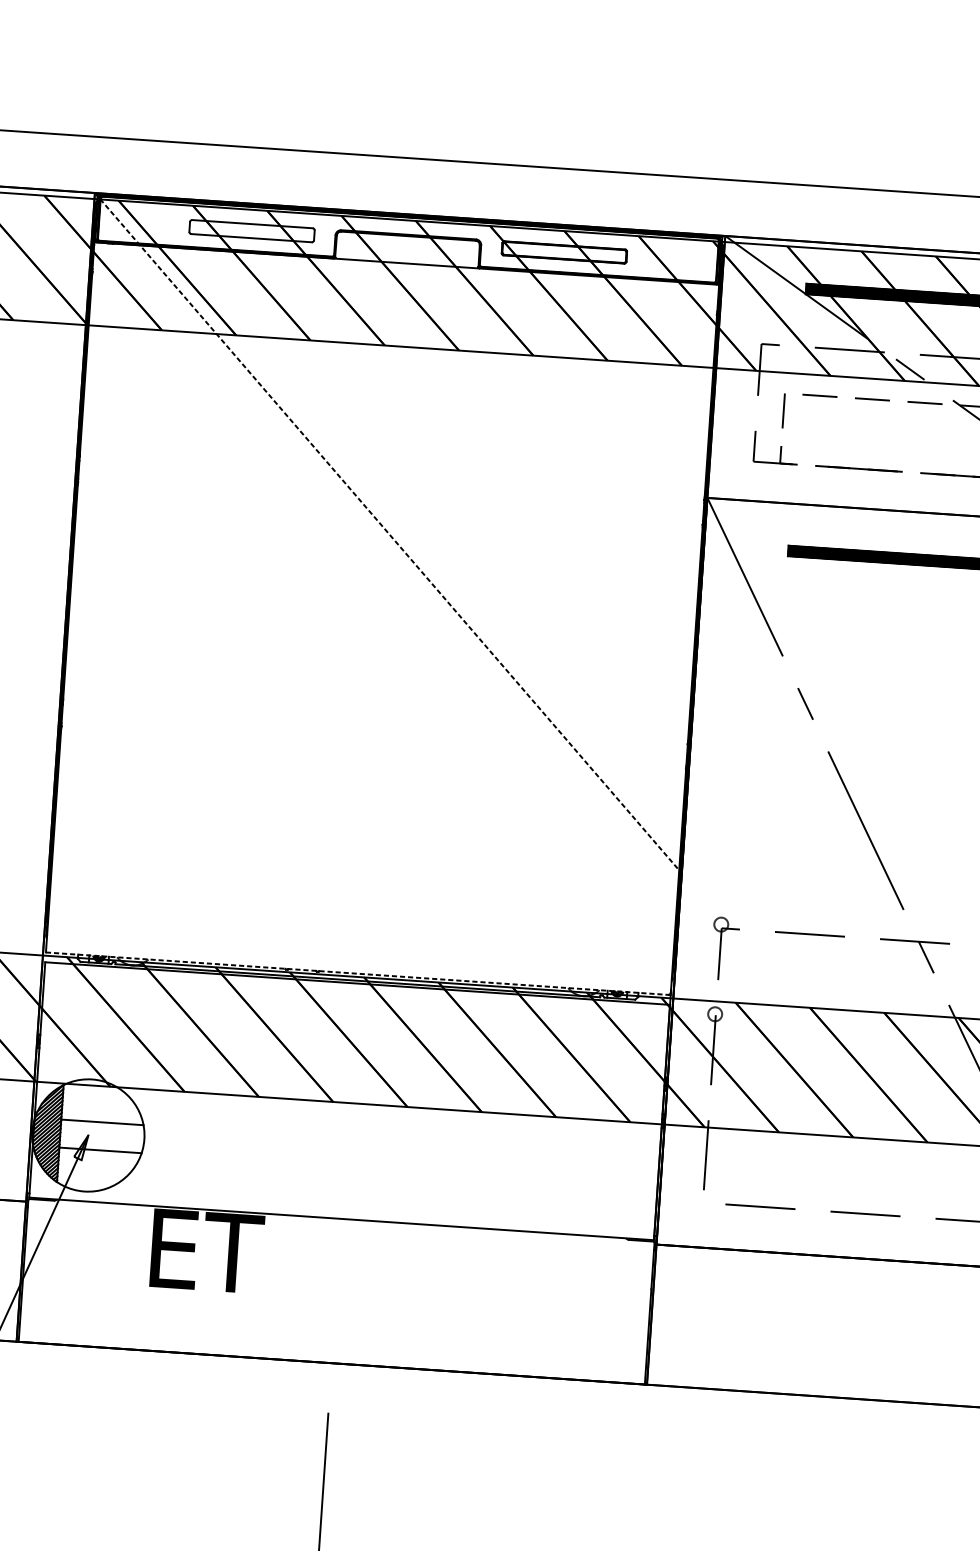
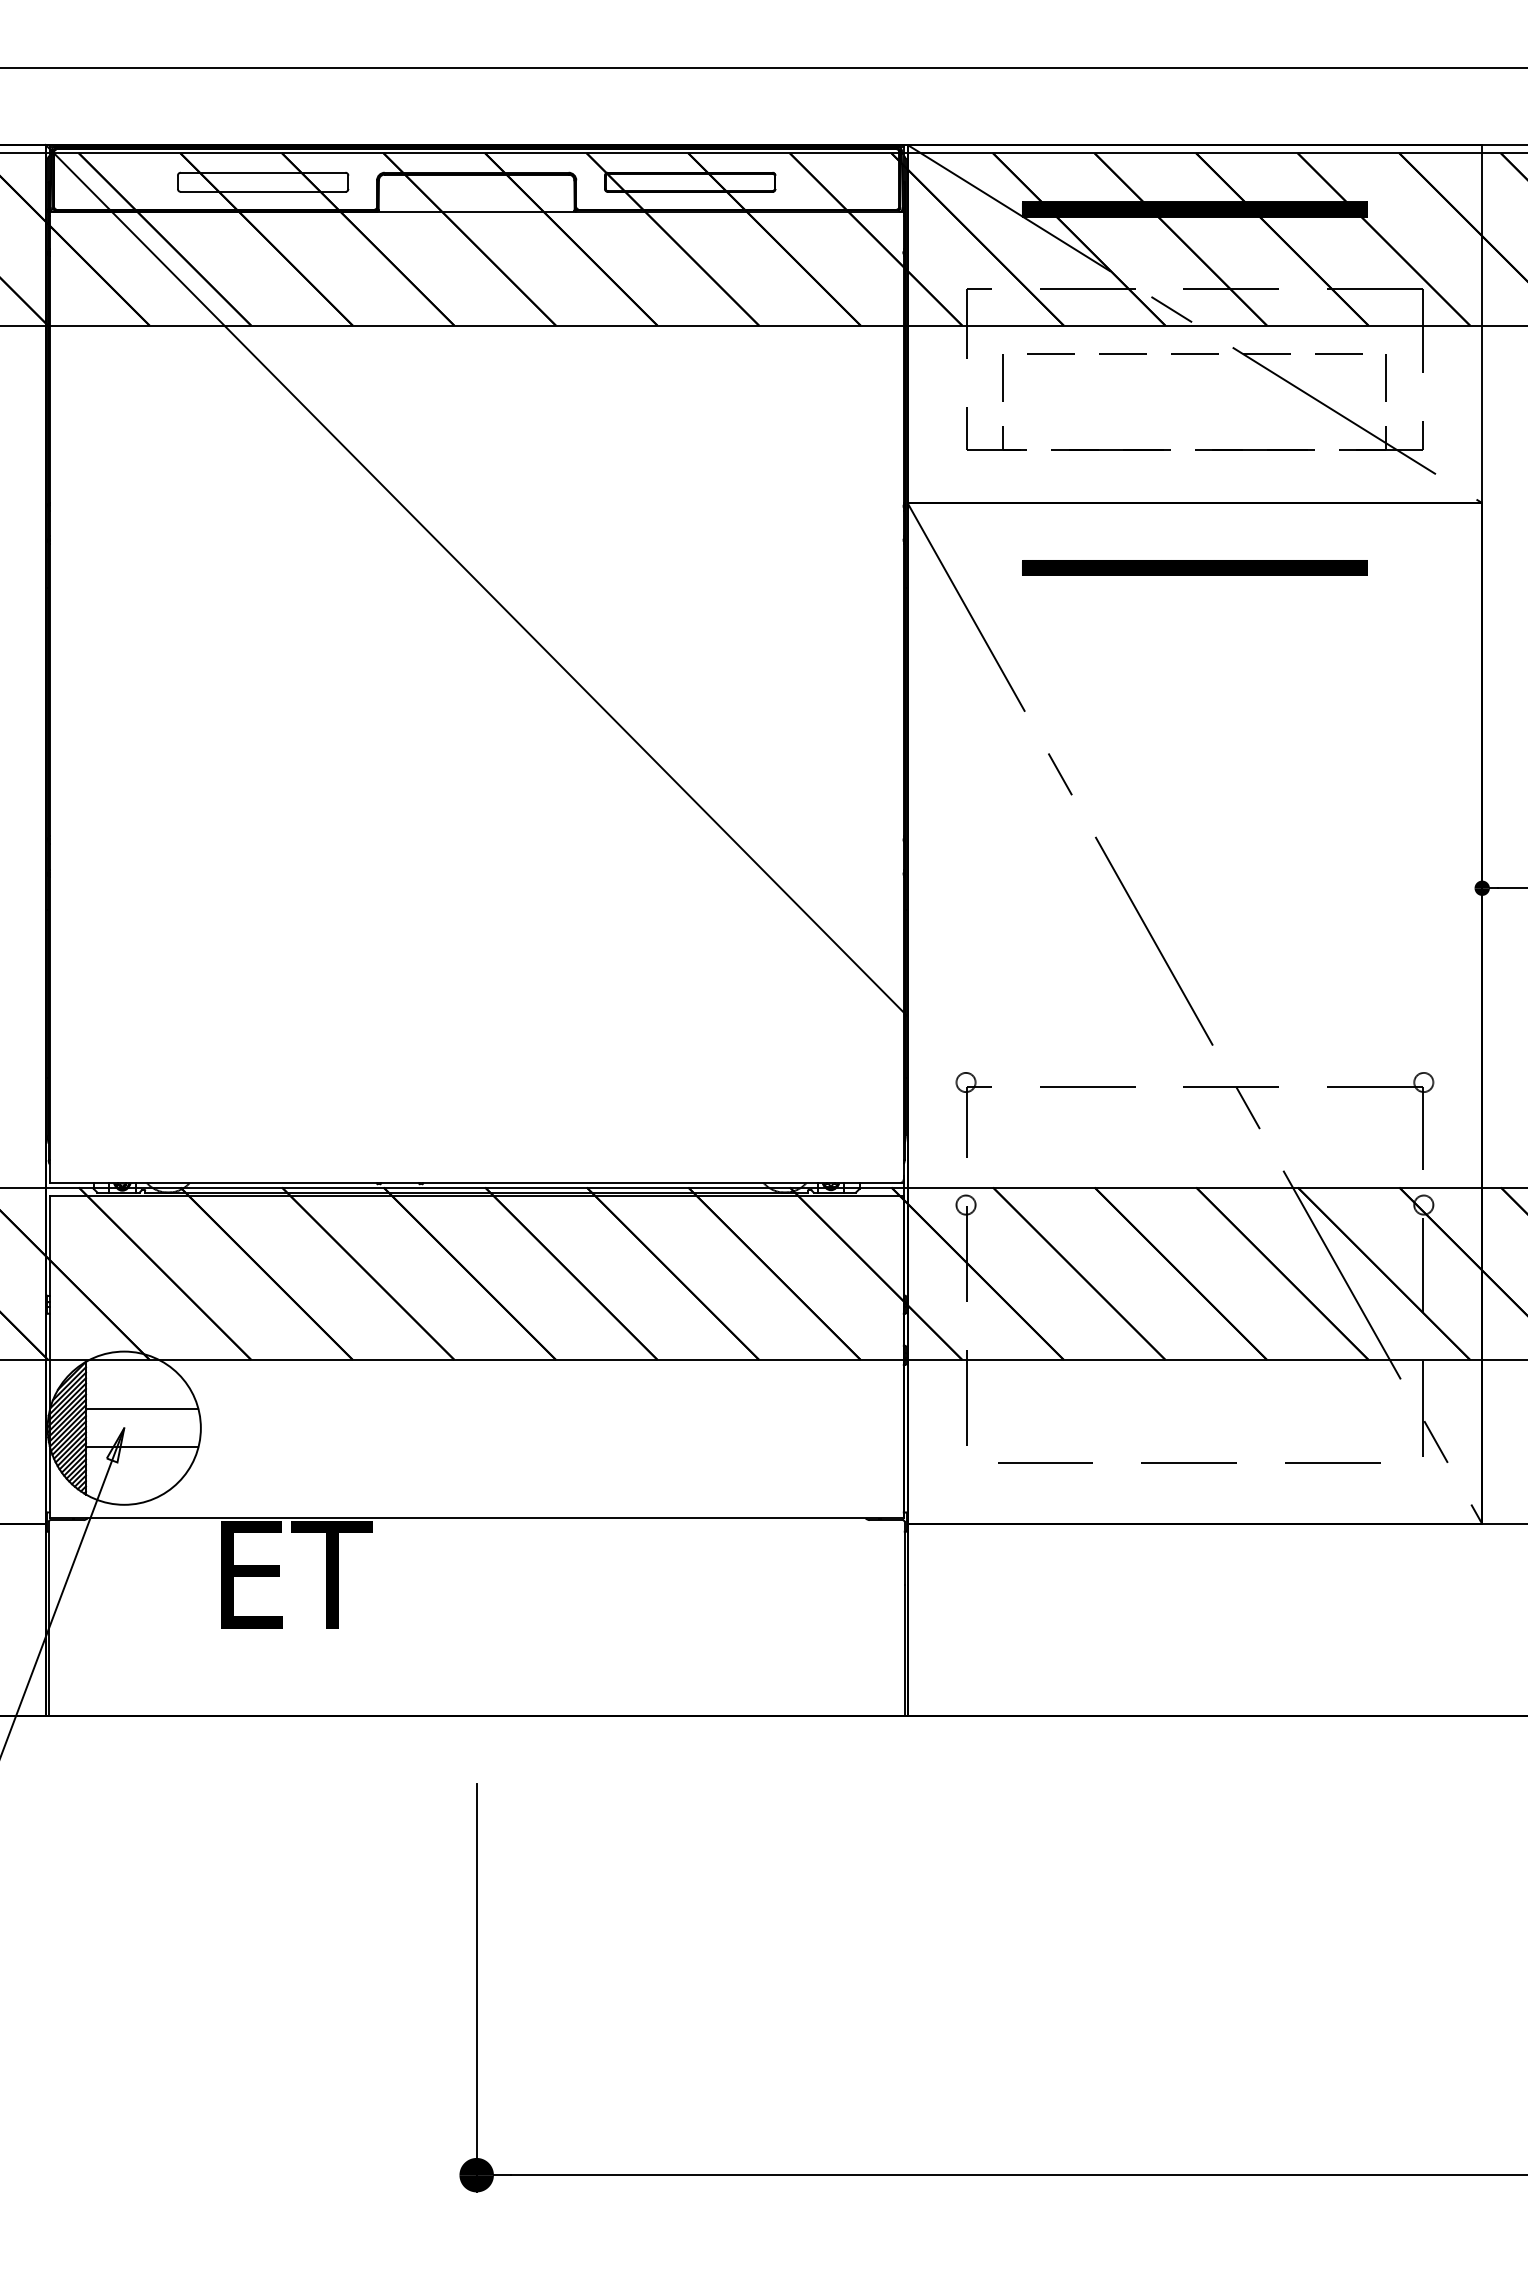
line: (388, 533) -> (476, 580), dashed -> solid
line: (358, 974) -> (477, 1183), dashed -> solid

